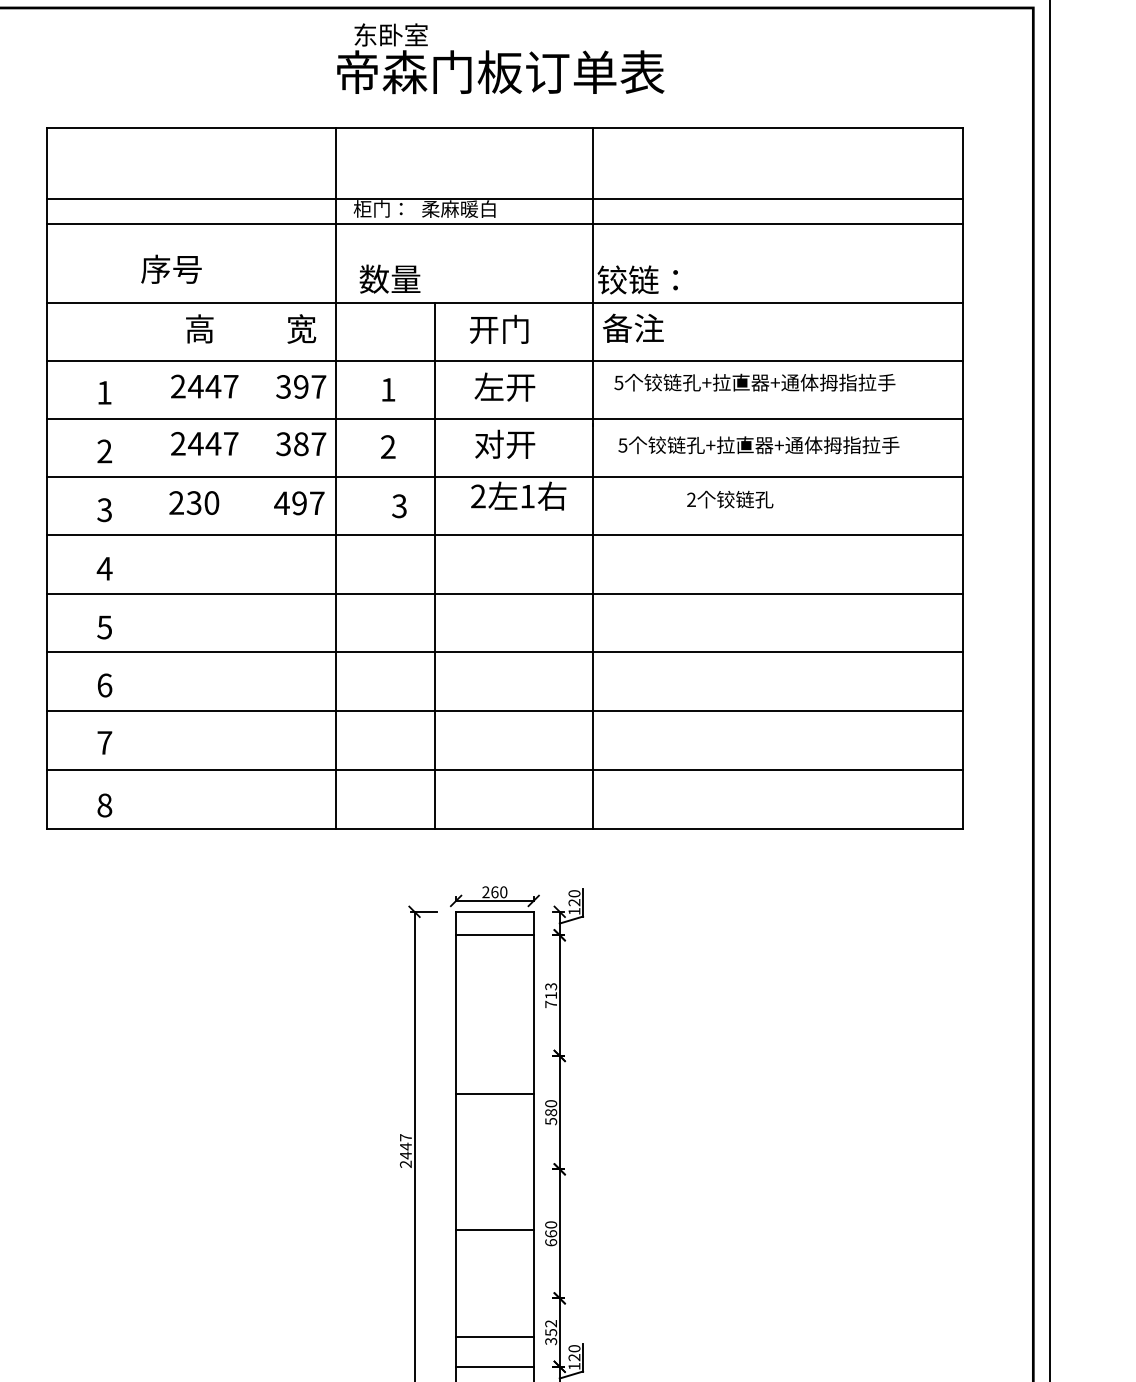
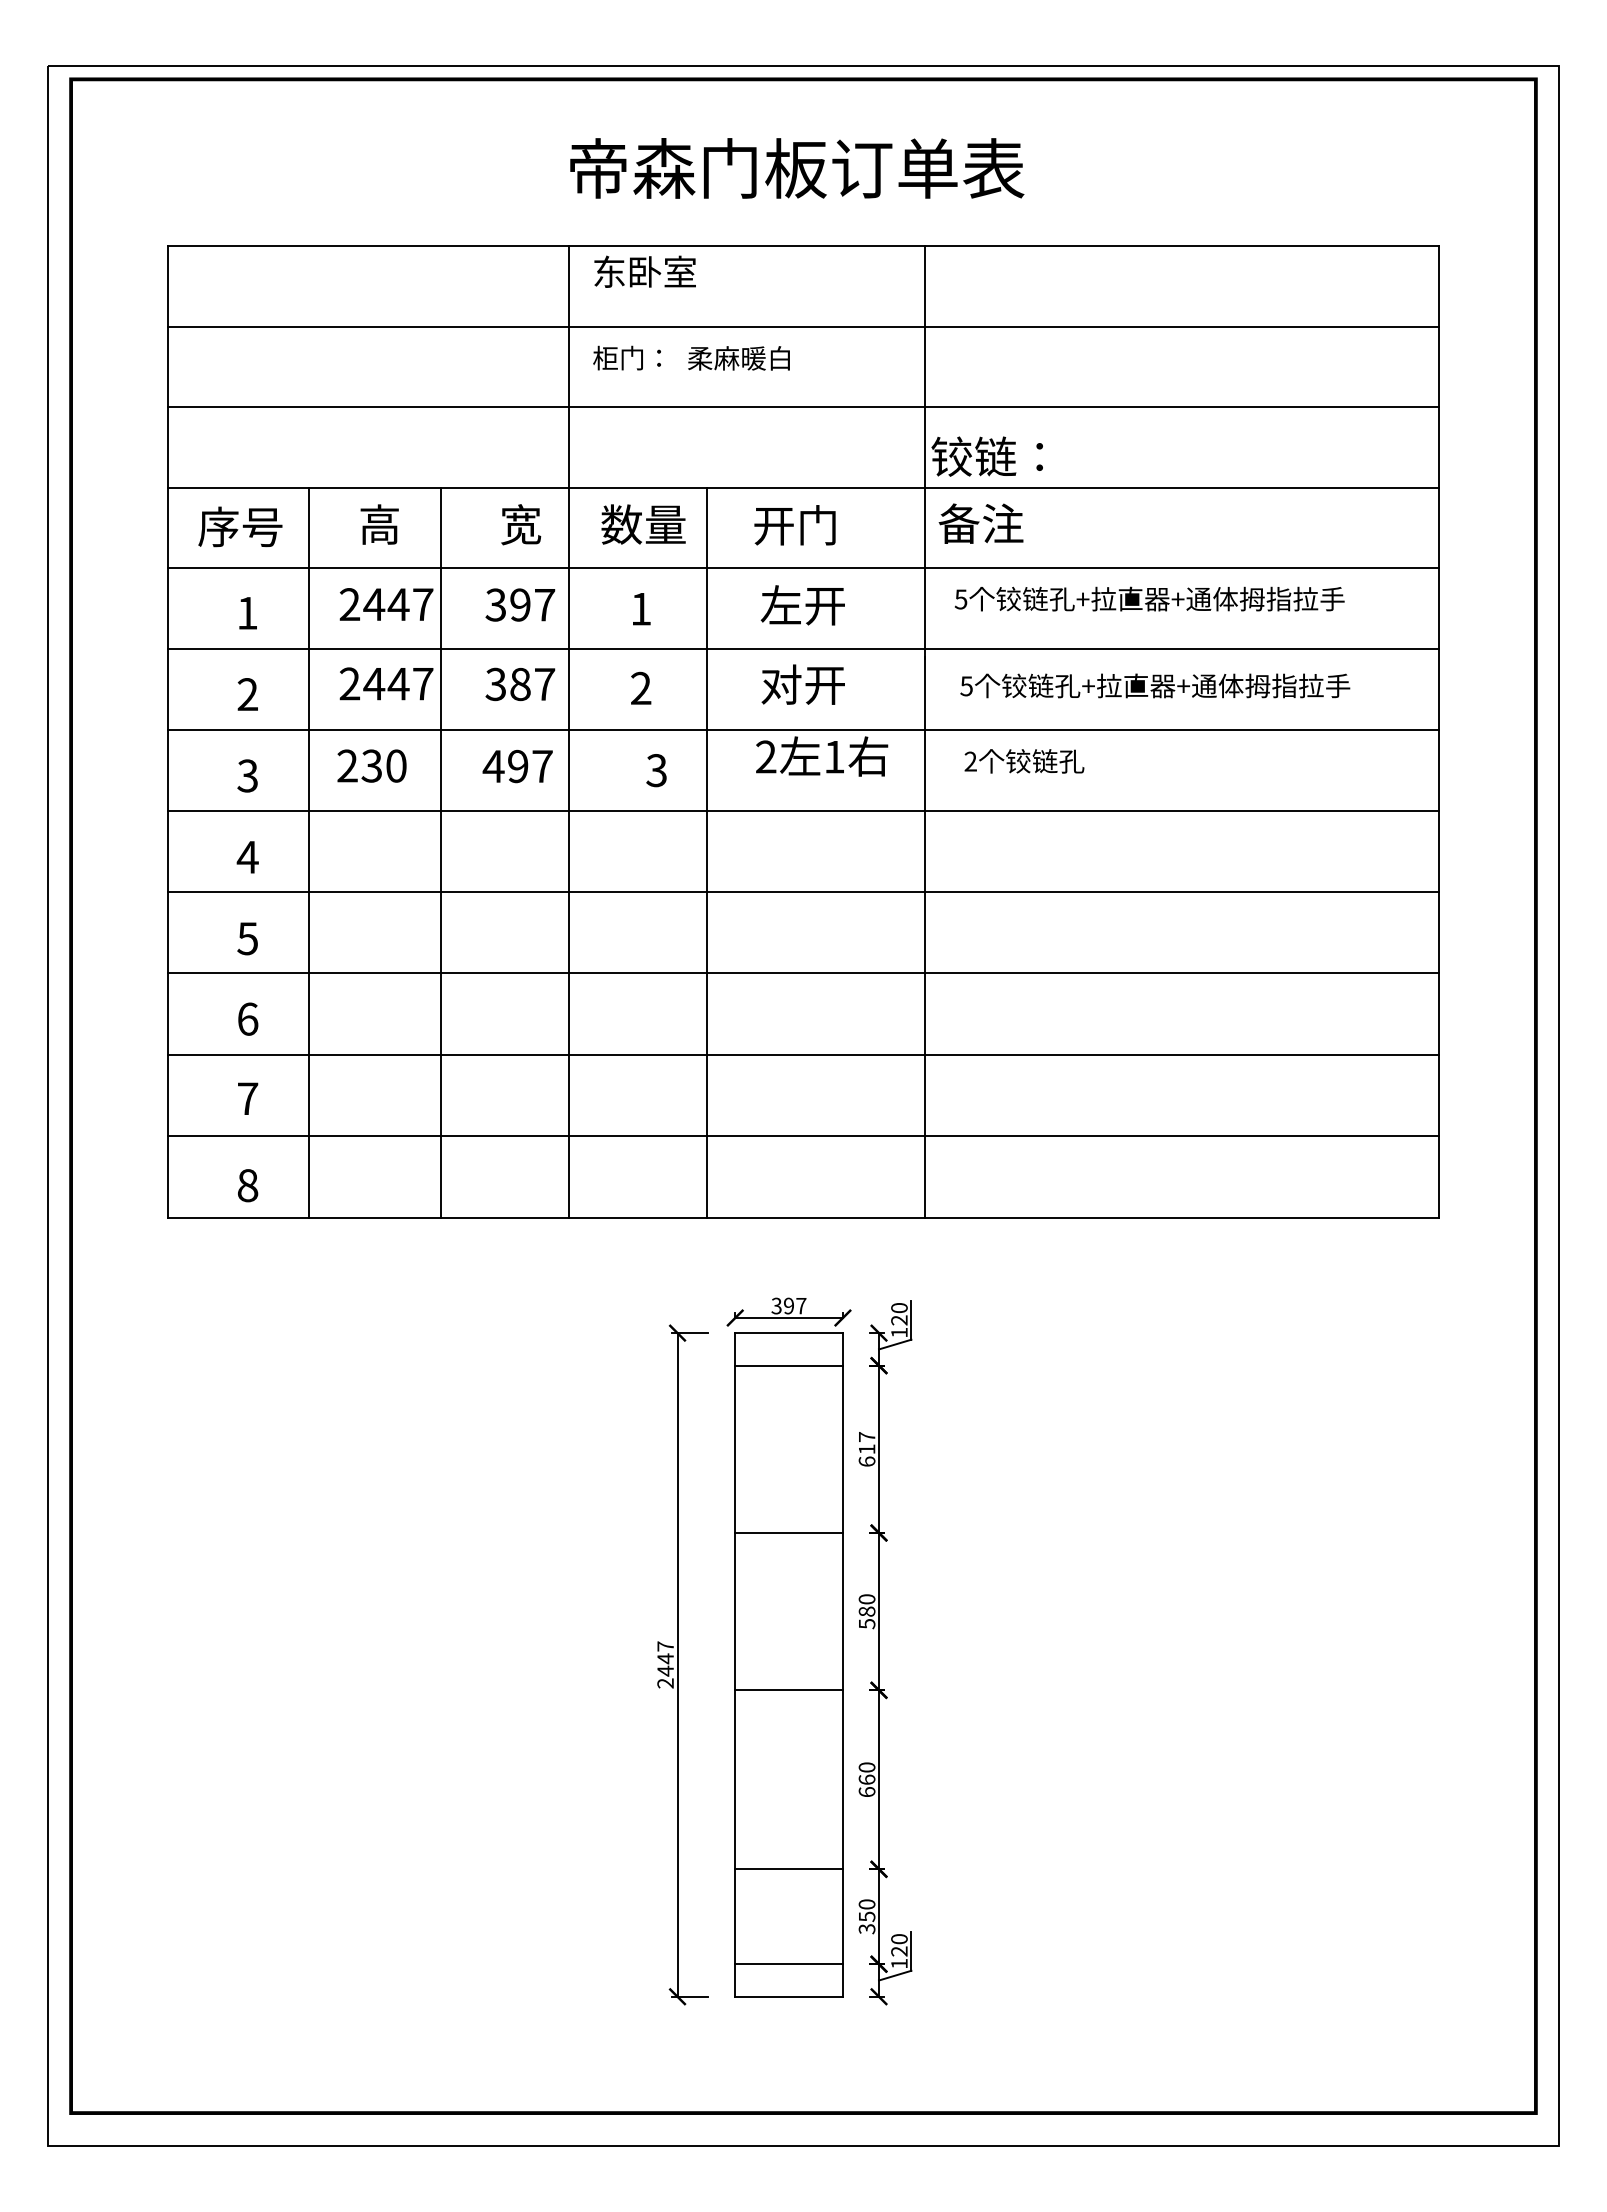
text: (390, 34) -> (644, 271), moved
line: (505, 199) -> (803, 407), moved
line: (505, 223) -> (803, 326), moved
text: (171, 269) -> (240, 526), moved
text: (389, 279) -> (643, 524), moved
text: (730, 499) -> (1024, 761), moved
line: (149, 565) -> (309, 852), added
line: (244, 565) -> (441, 852), added
text: (494, 891) -> (788, 1305), 260 -> 397
text: (550, 995) -> (866, 1449), 713 -> 617
line: (494, 1094) -> (788, 1533), moved
line: (494, 1230) -> (788, 1690), moved
text: (550, 1323) -> (866, 1904), 352 -> 350
line: (494, 1337) -> (788, 1869), moved

